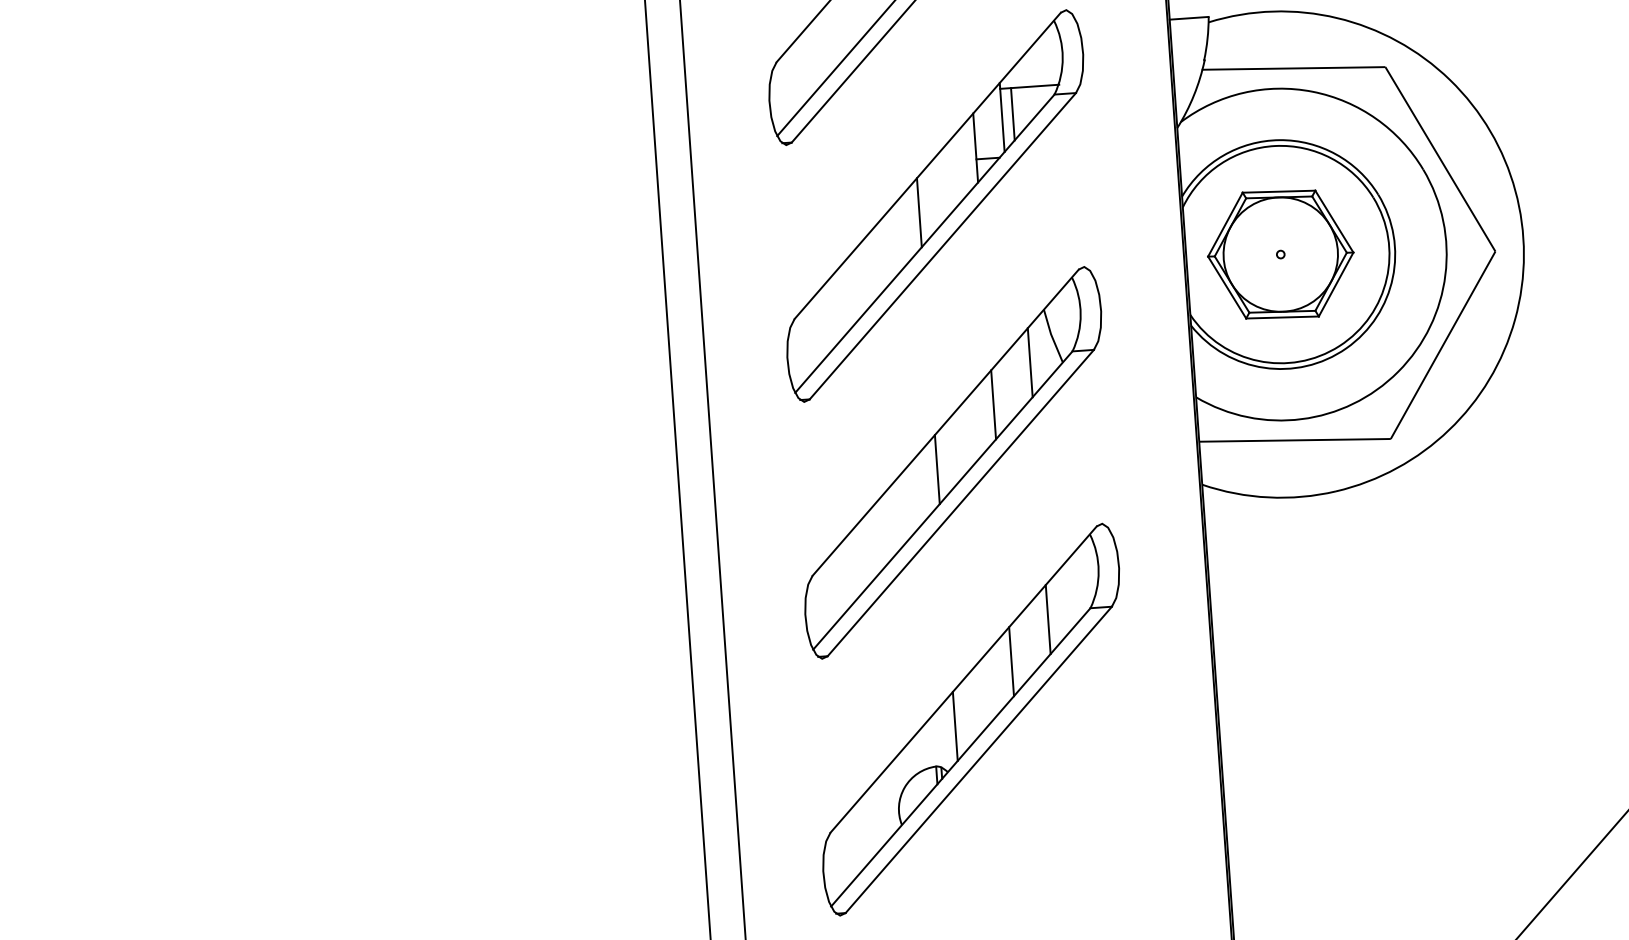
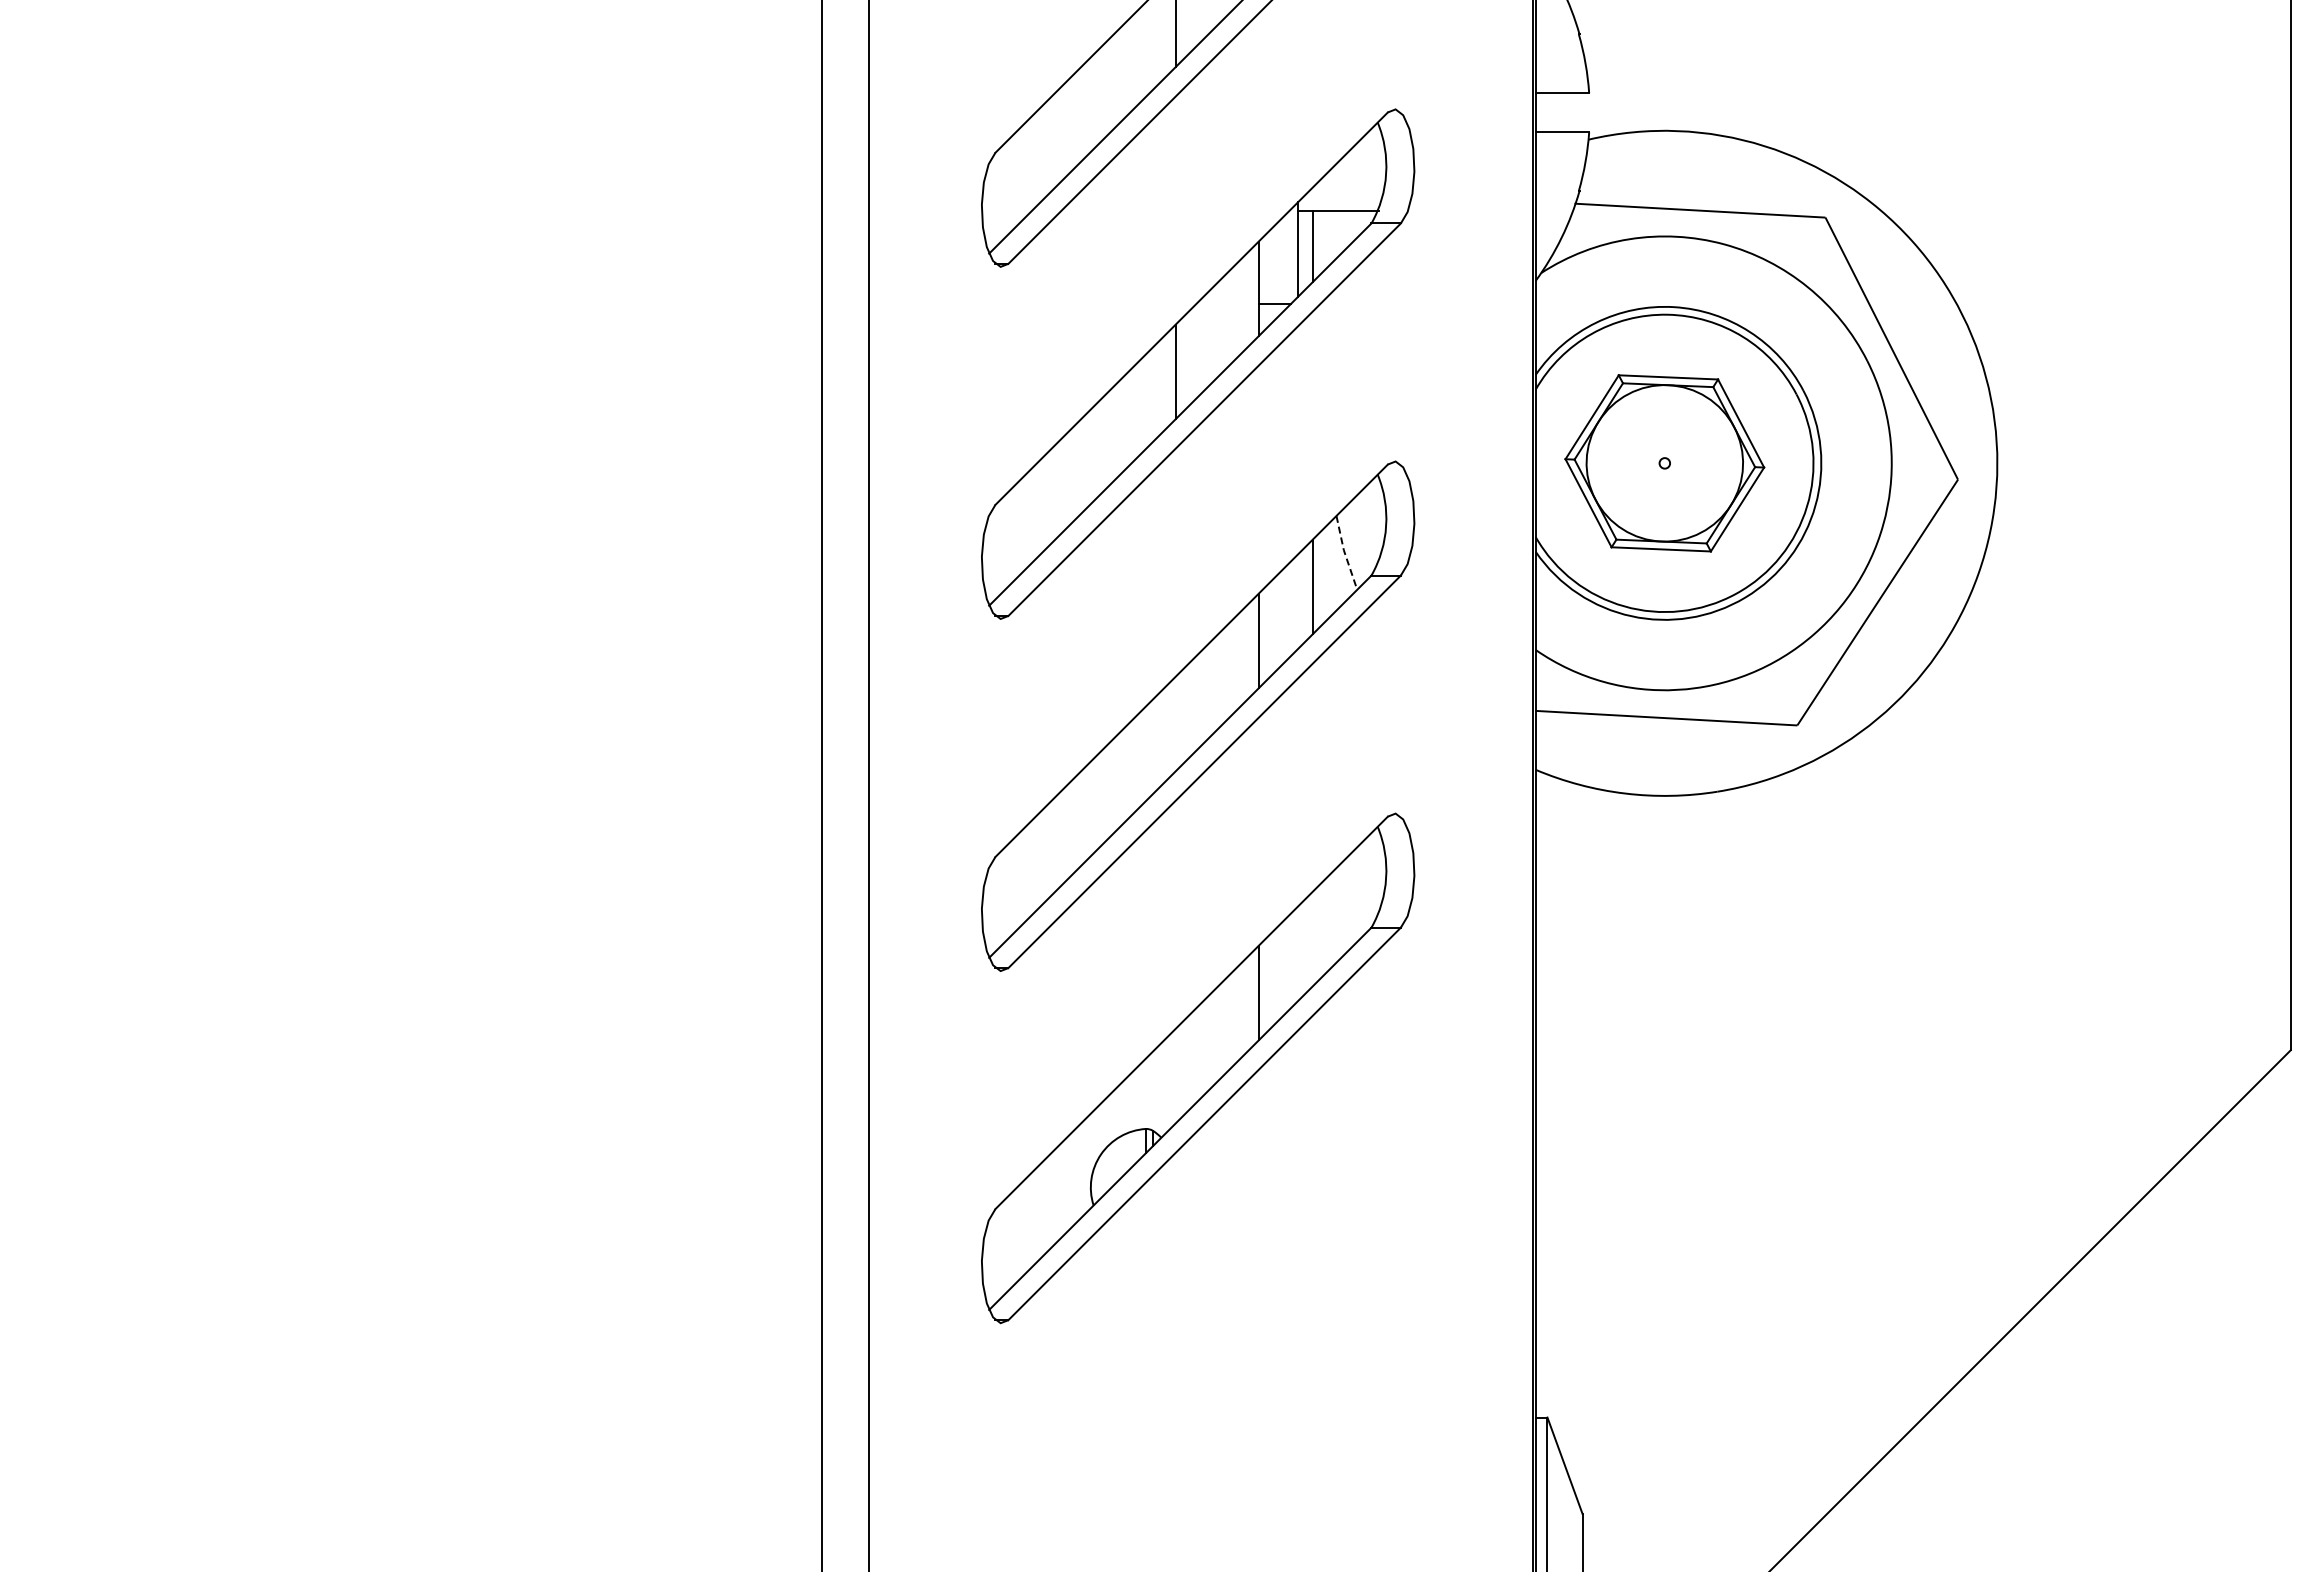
line: (1051, 335) -> (1344, 552), solid -> dashed
line: (937, 469) -> (1175, 723), removed
line: (1048, 619) -> (1312, 938), removed
line: (955, 726) -> (1175, 1075), removed

